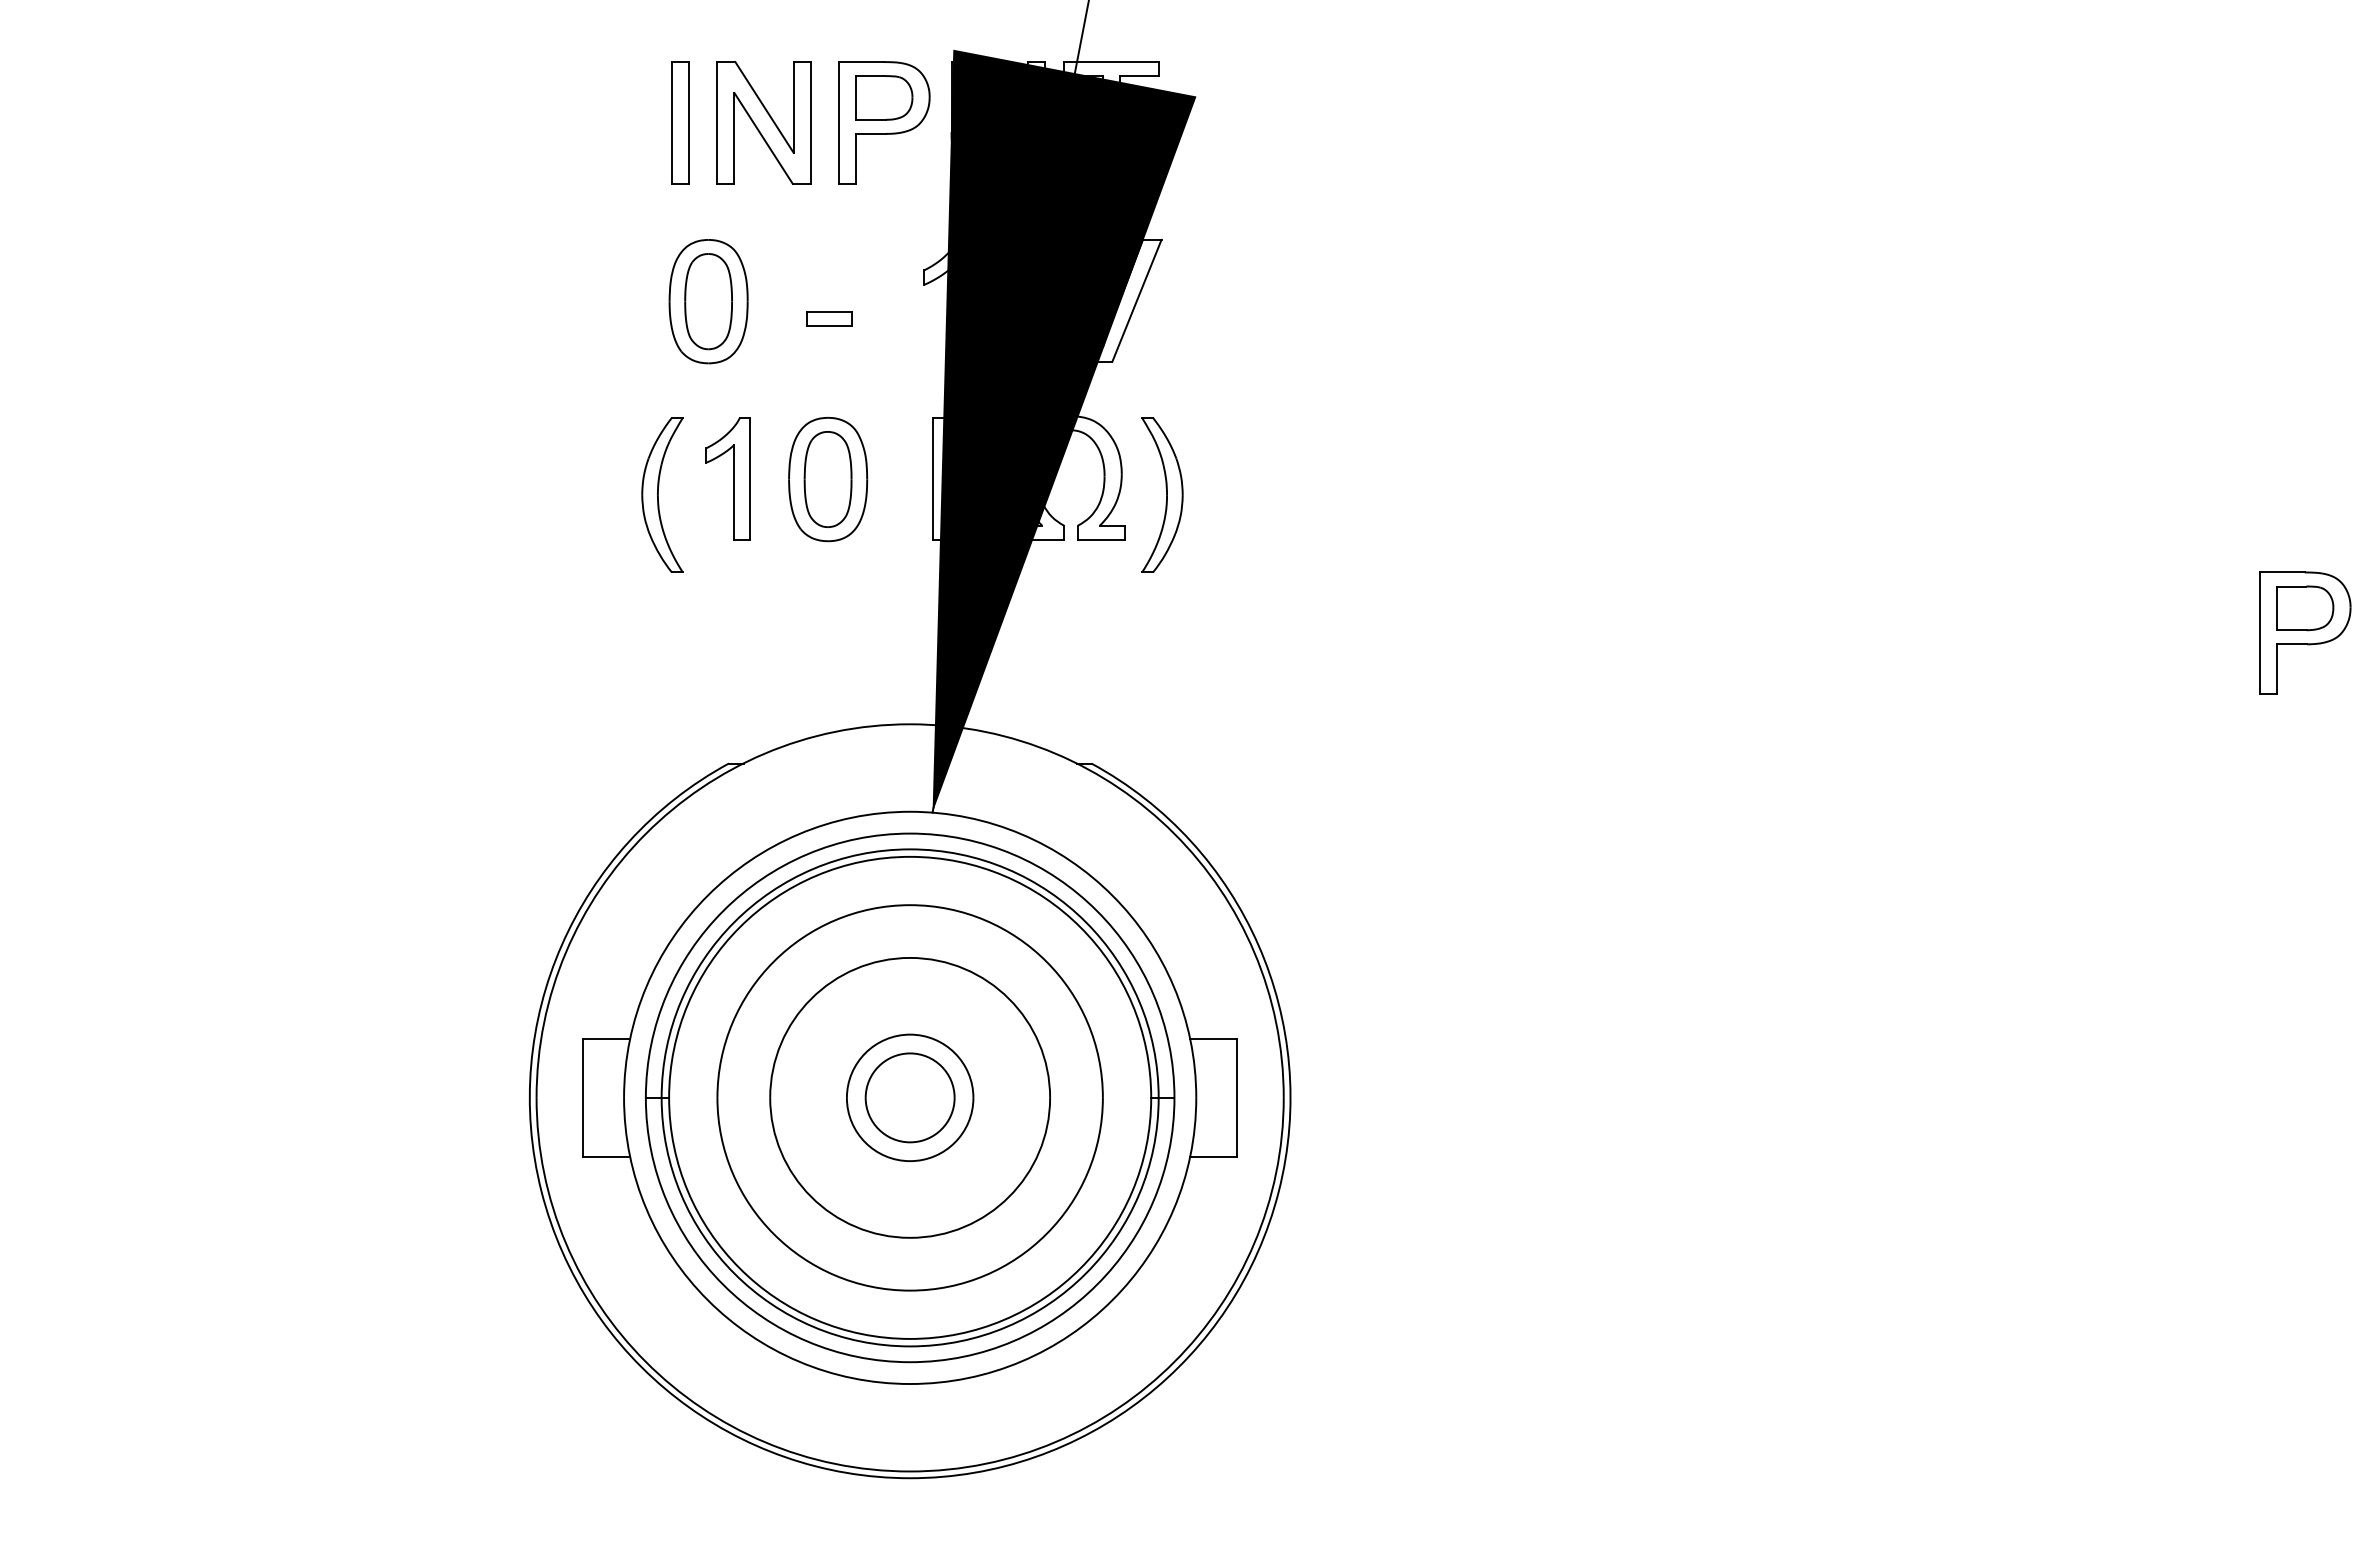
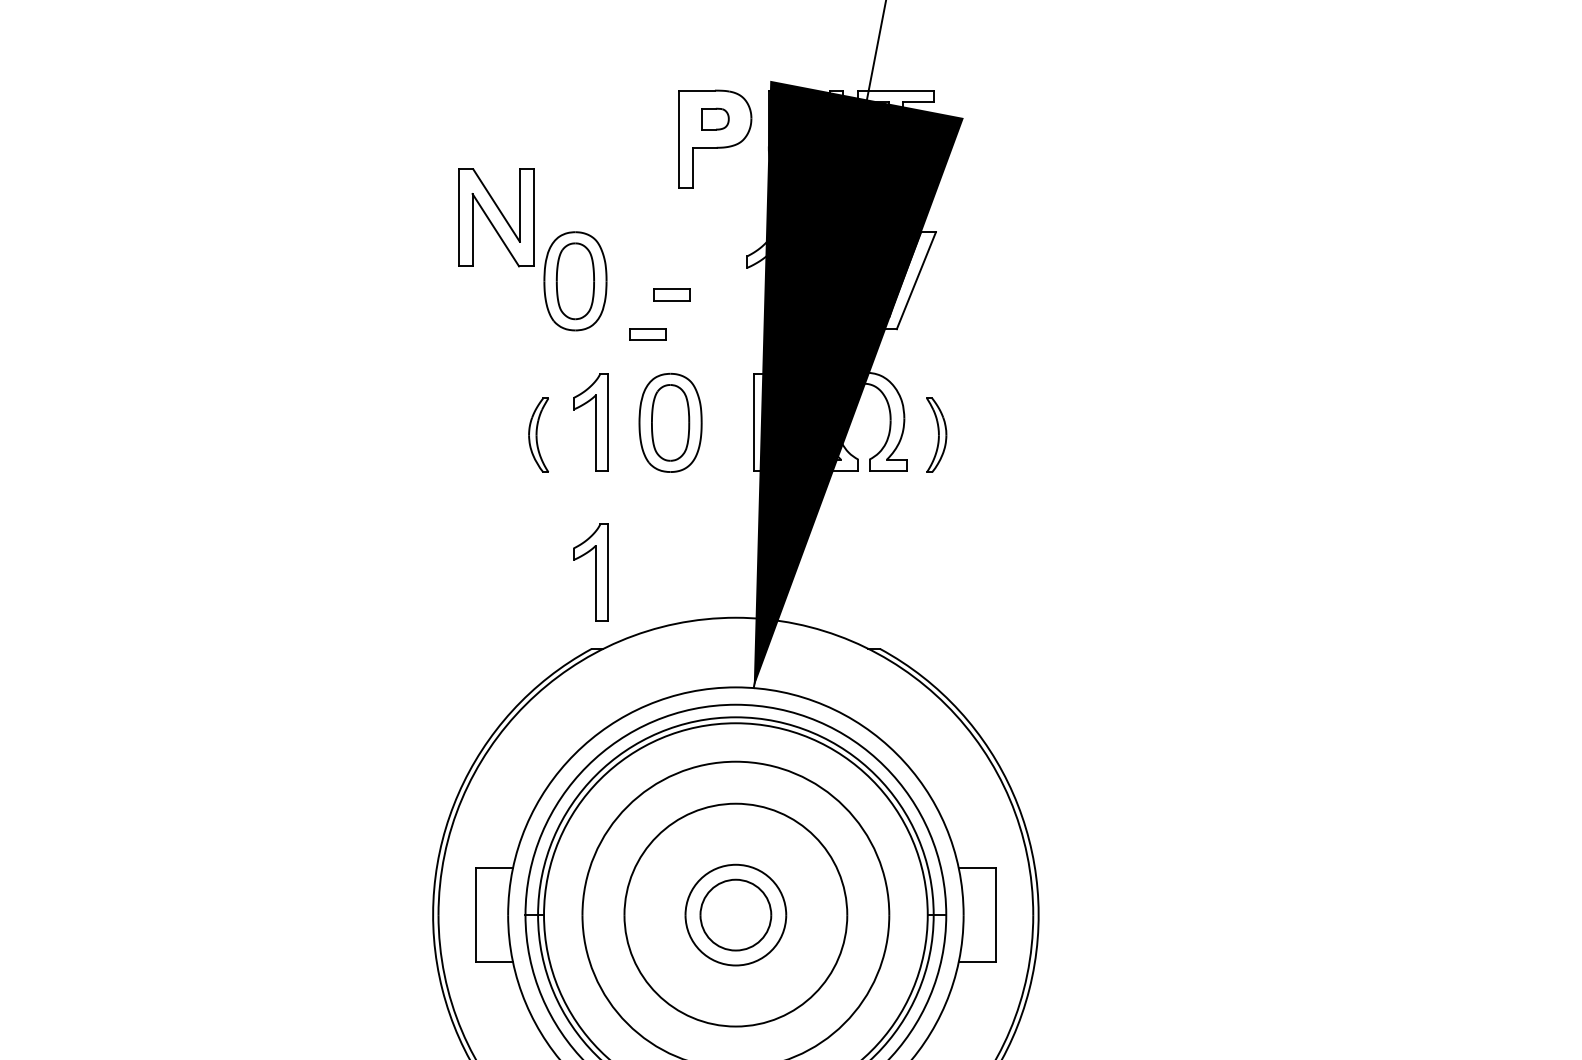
part: (884, 97) -> (715, 118), size x0.6
part: (680, 122) -> (553, 138), removed
part: (763, 122) -> (495, 217), moved
part: (799, 368) -> (647, 334), added
part: (662, 494) -> (538, 434), size x0.6
part: (1162, 494) -> (936, 434), size x0.6
part: (727, 667) -> (590, 572), added

